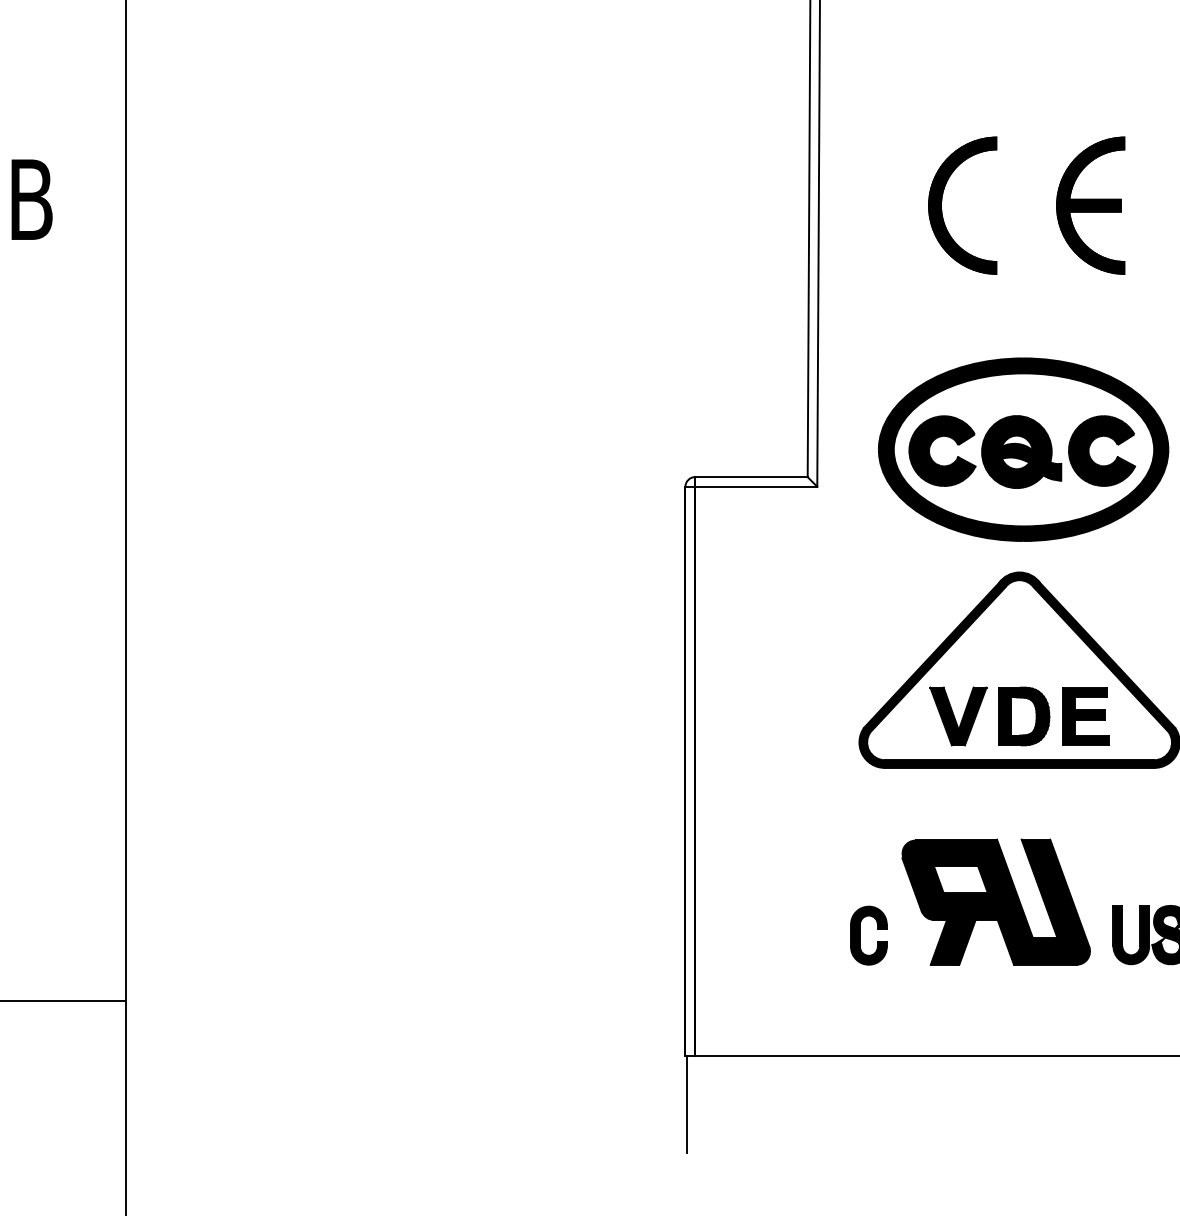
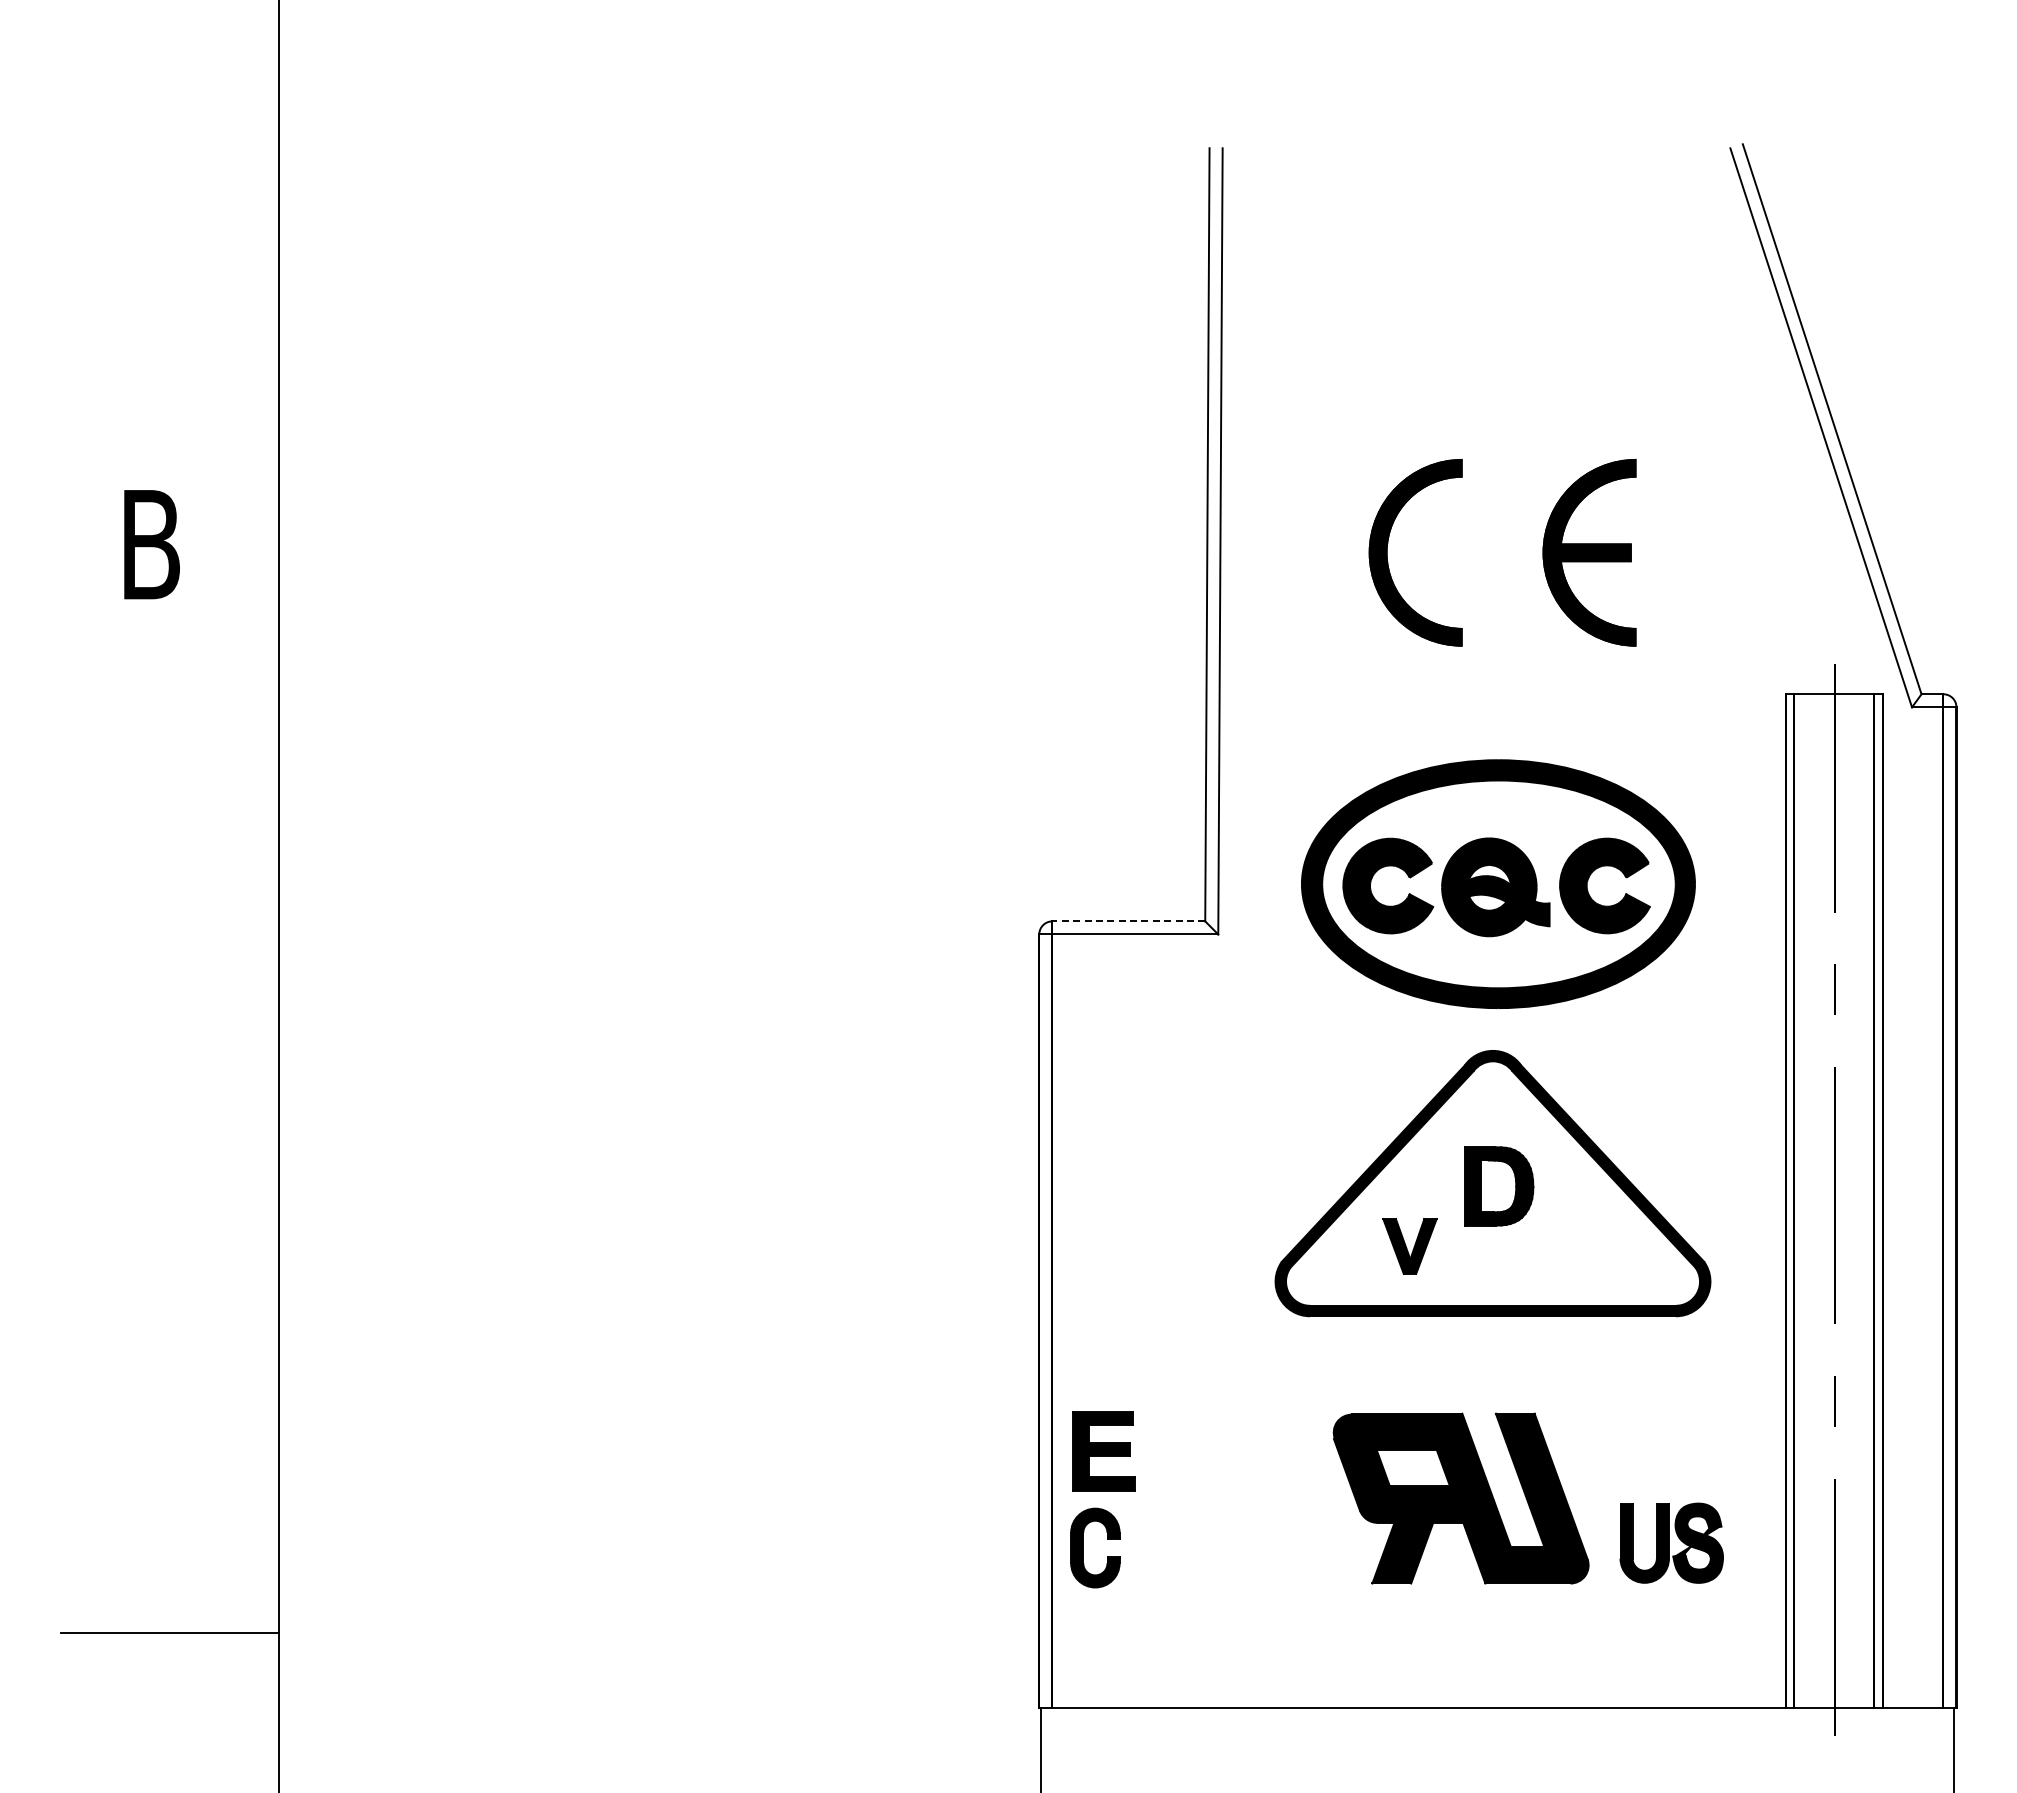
line: (751, 477) -> (1128, 921), solid -> dashed
part: (958, 716) -> (1409, 1246), size x0.7
part: (1024, 716) -> (1499, 1186), moved
part: (1085, 716) -> (1103, 1451), moved
part: (860, 935) -> (1083, 1547), moved

